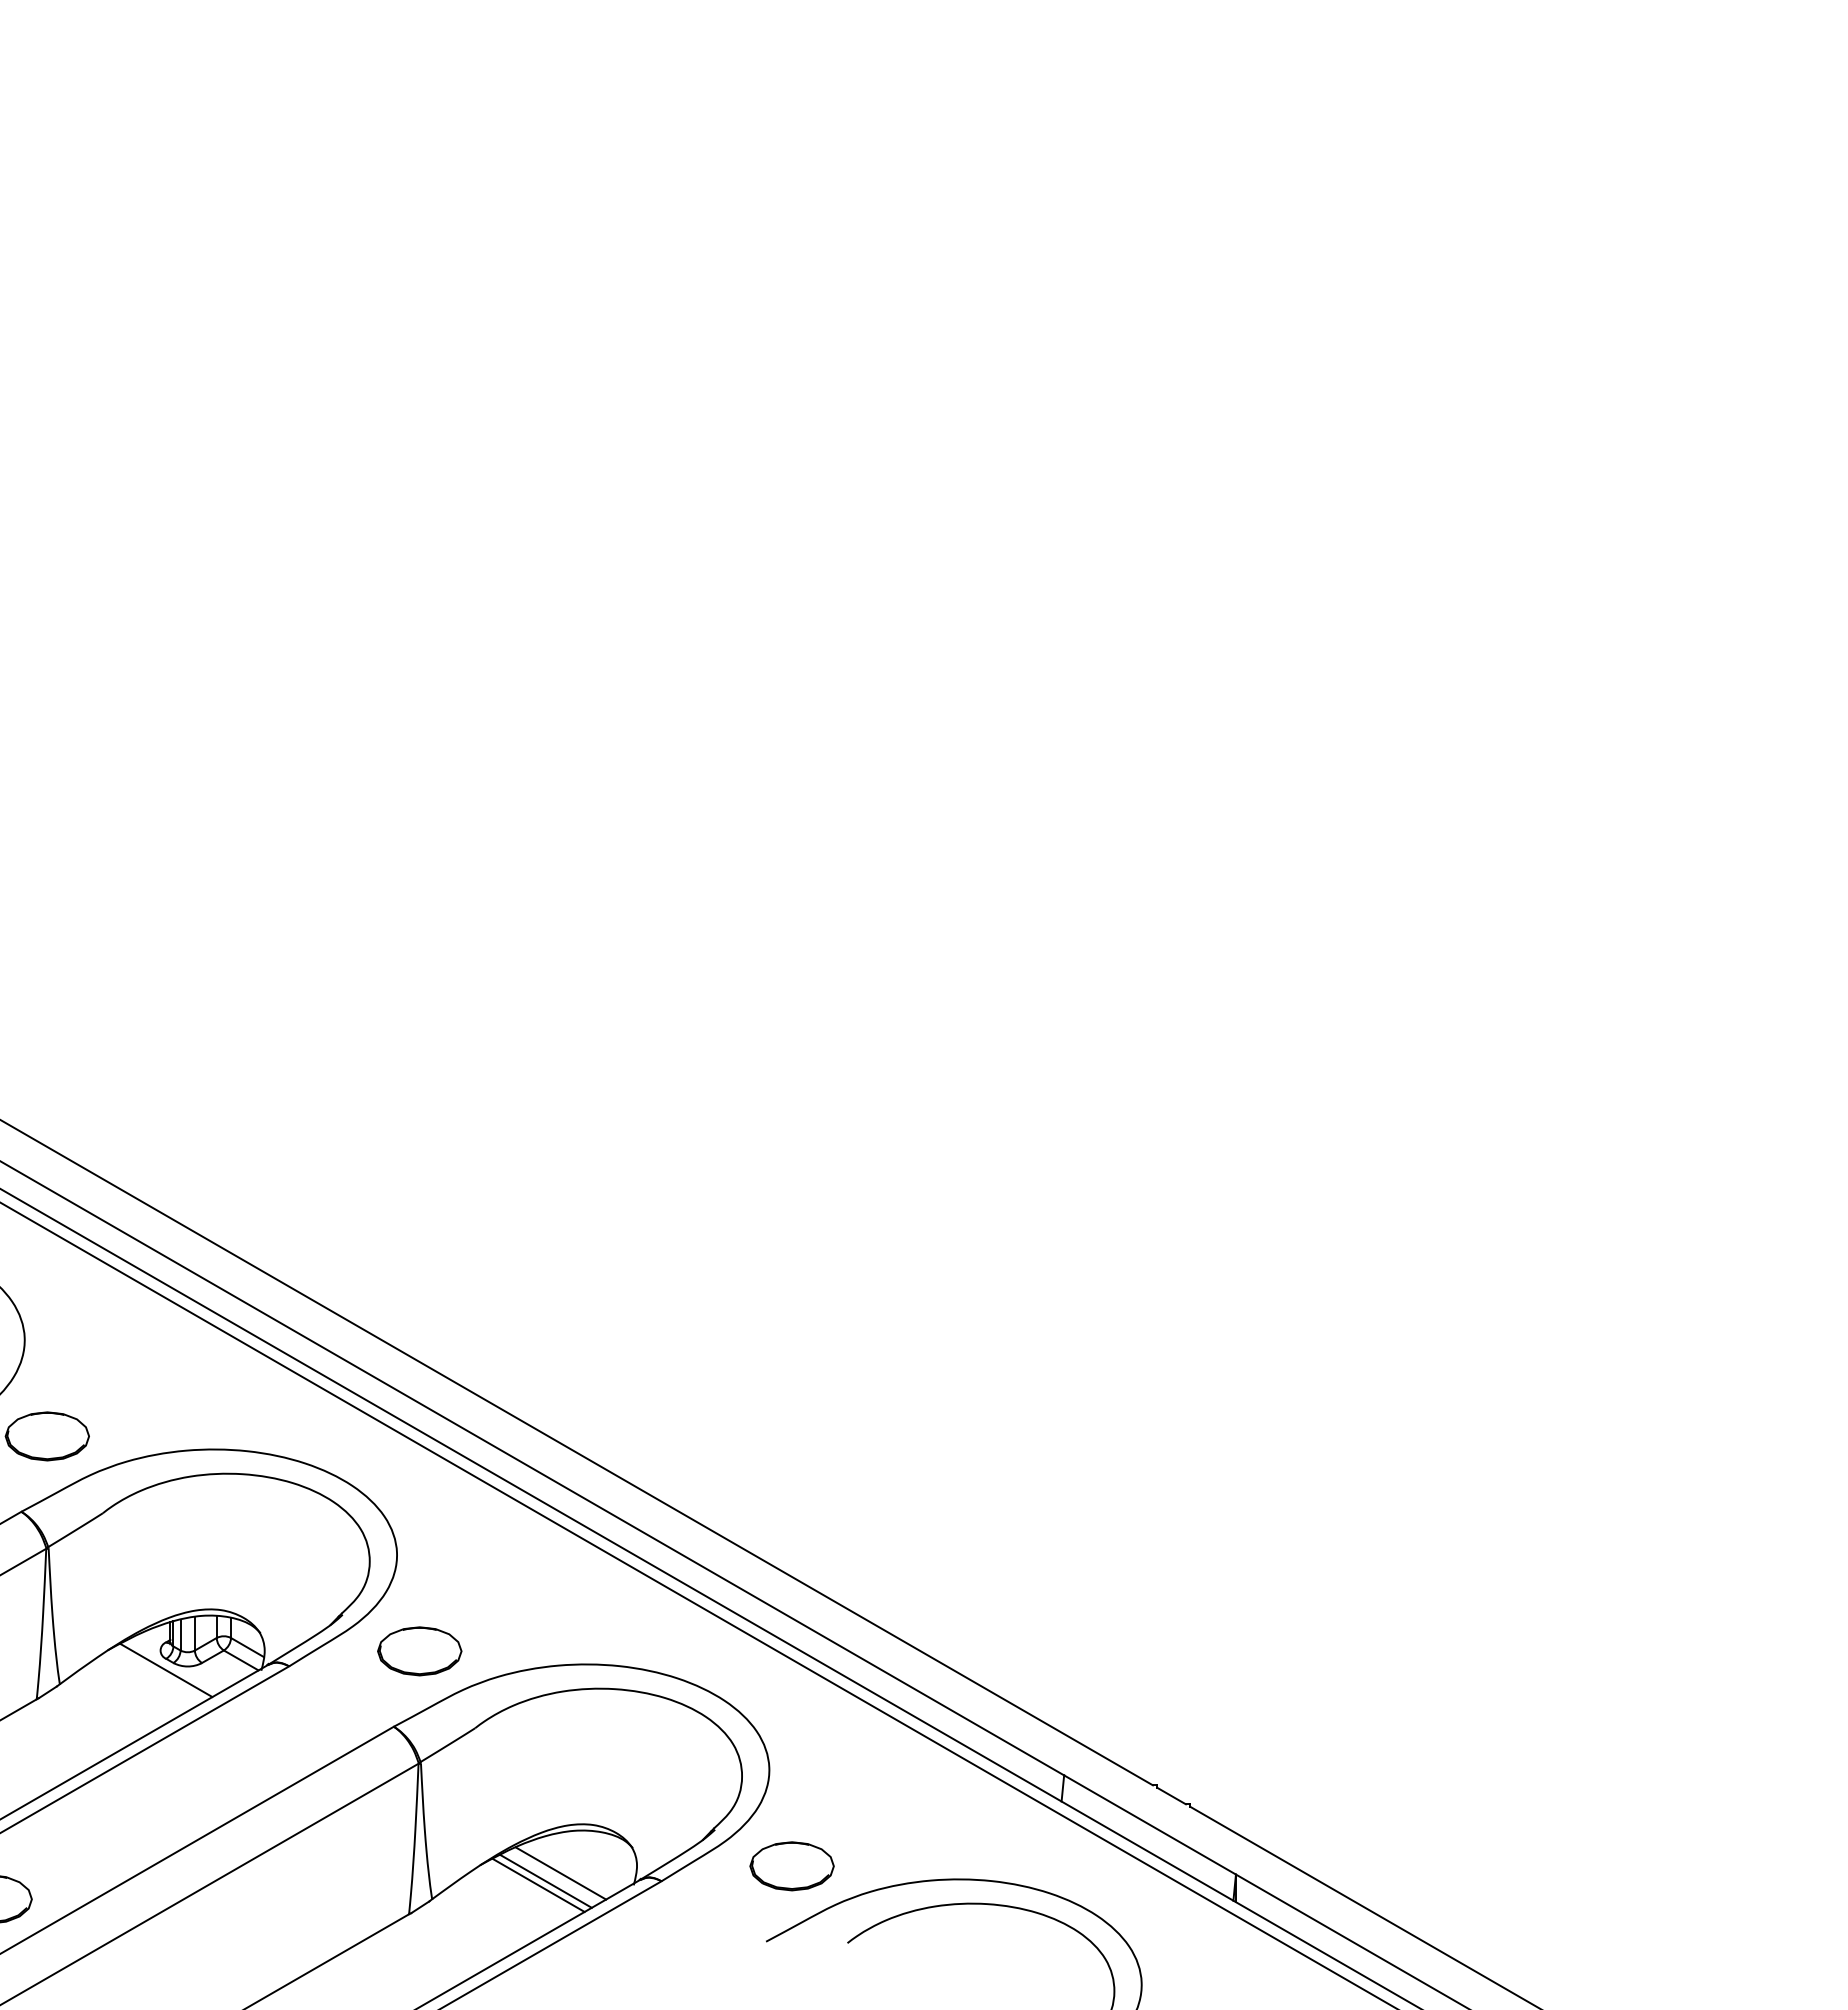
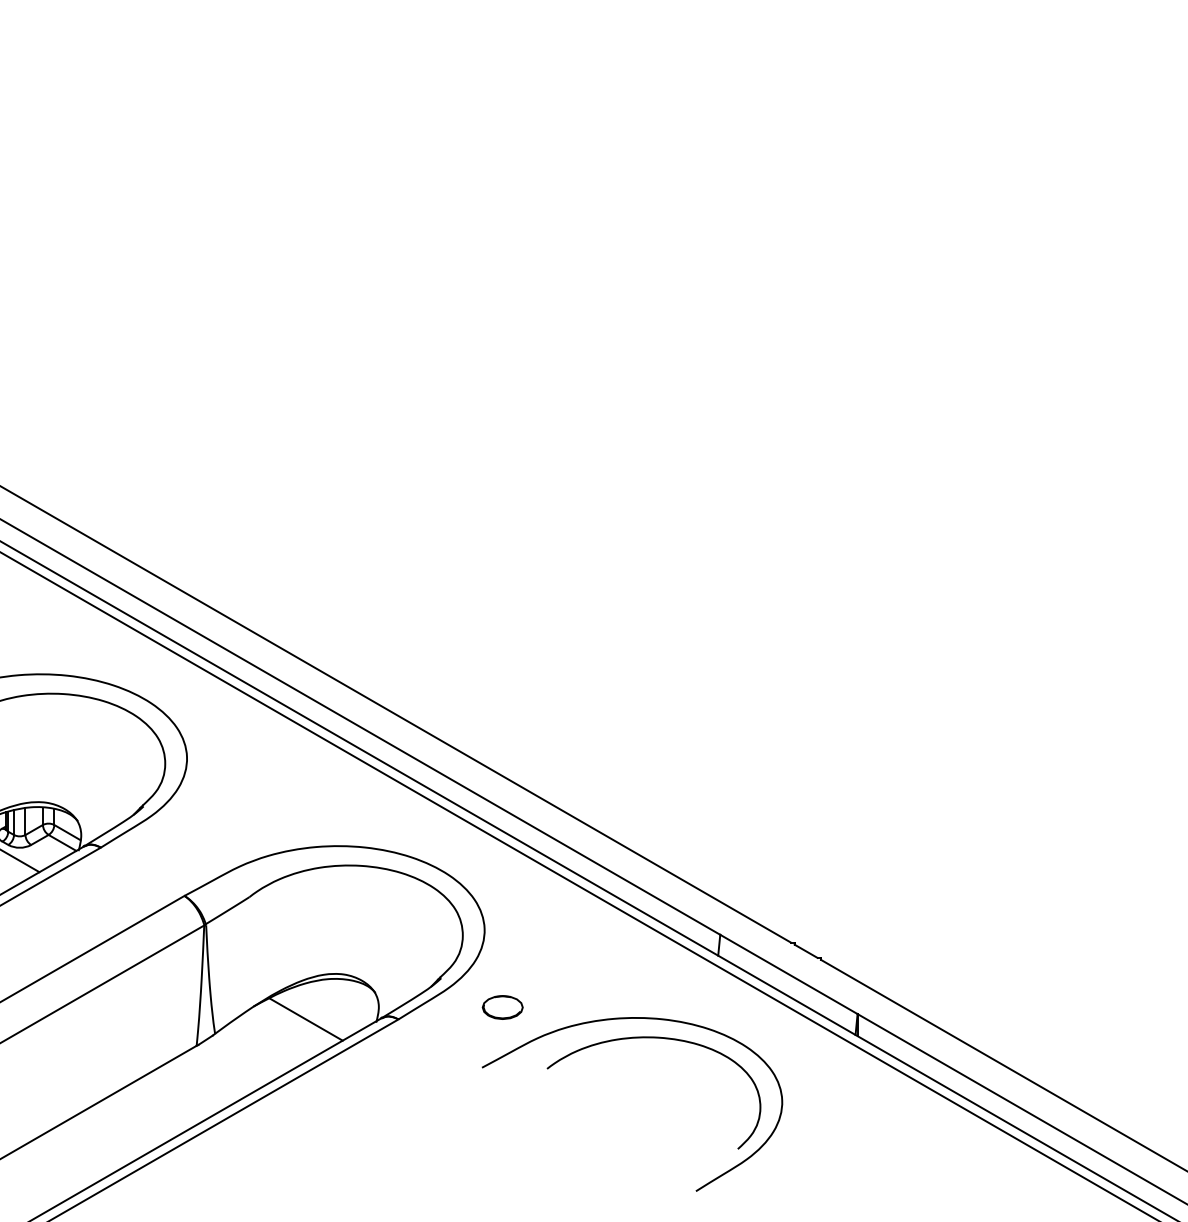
part: (419, 1651) -> (204, 835), removed
part: (791, 1866) -> (502, 1007), size x0.6
line: (560, 1873) -> (317, 1013), removed
line: (538, 1884) -> (300, 1022), removed

